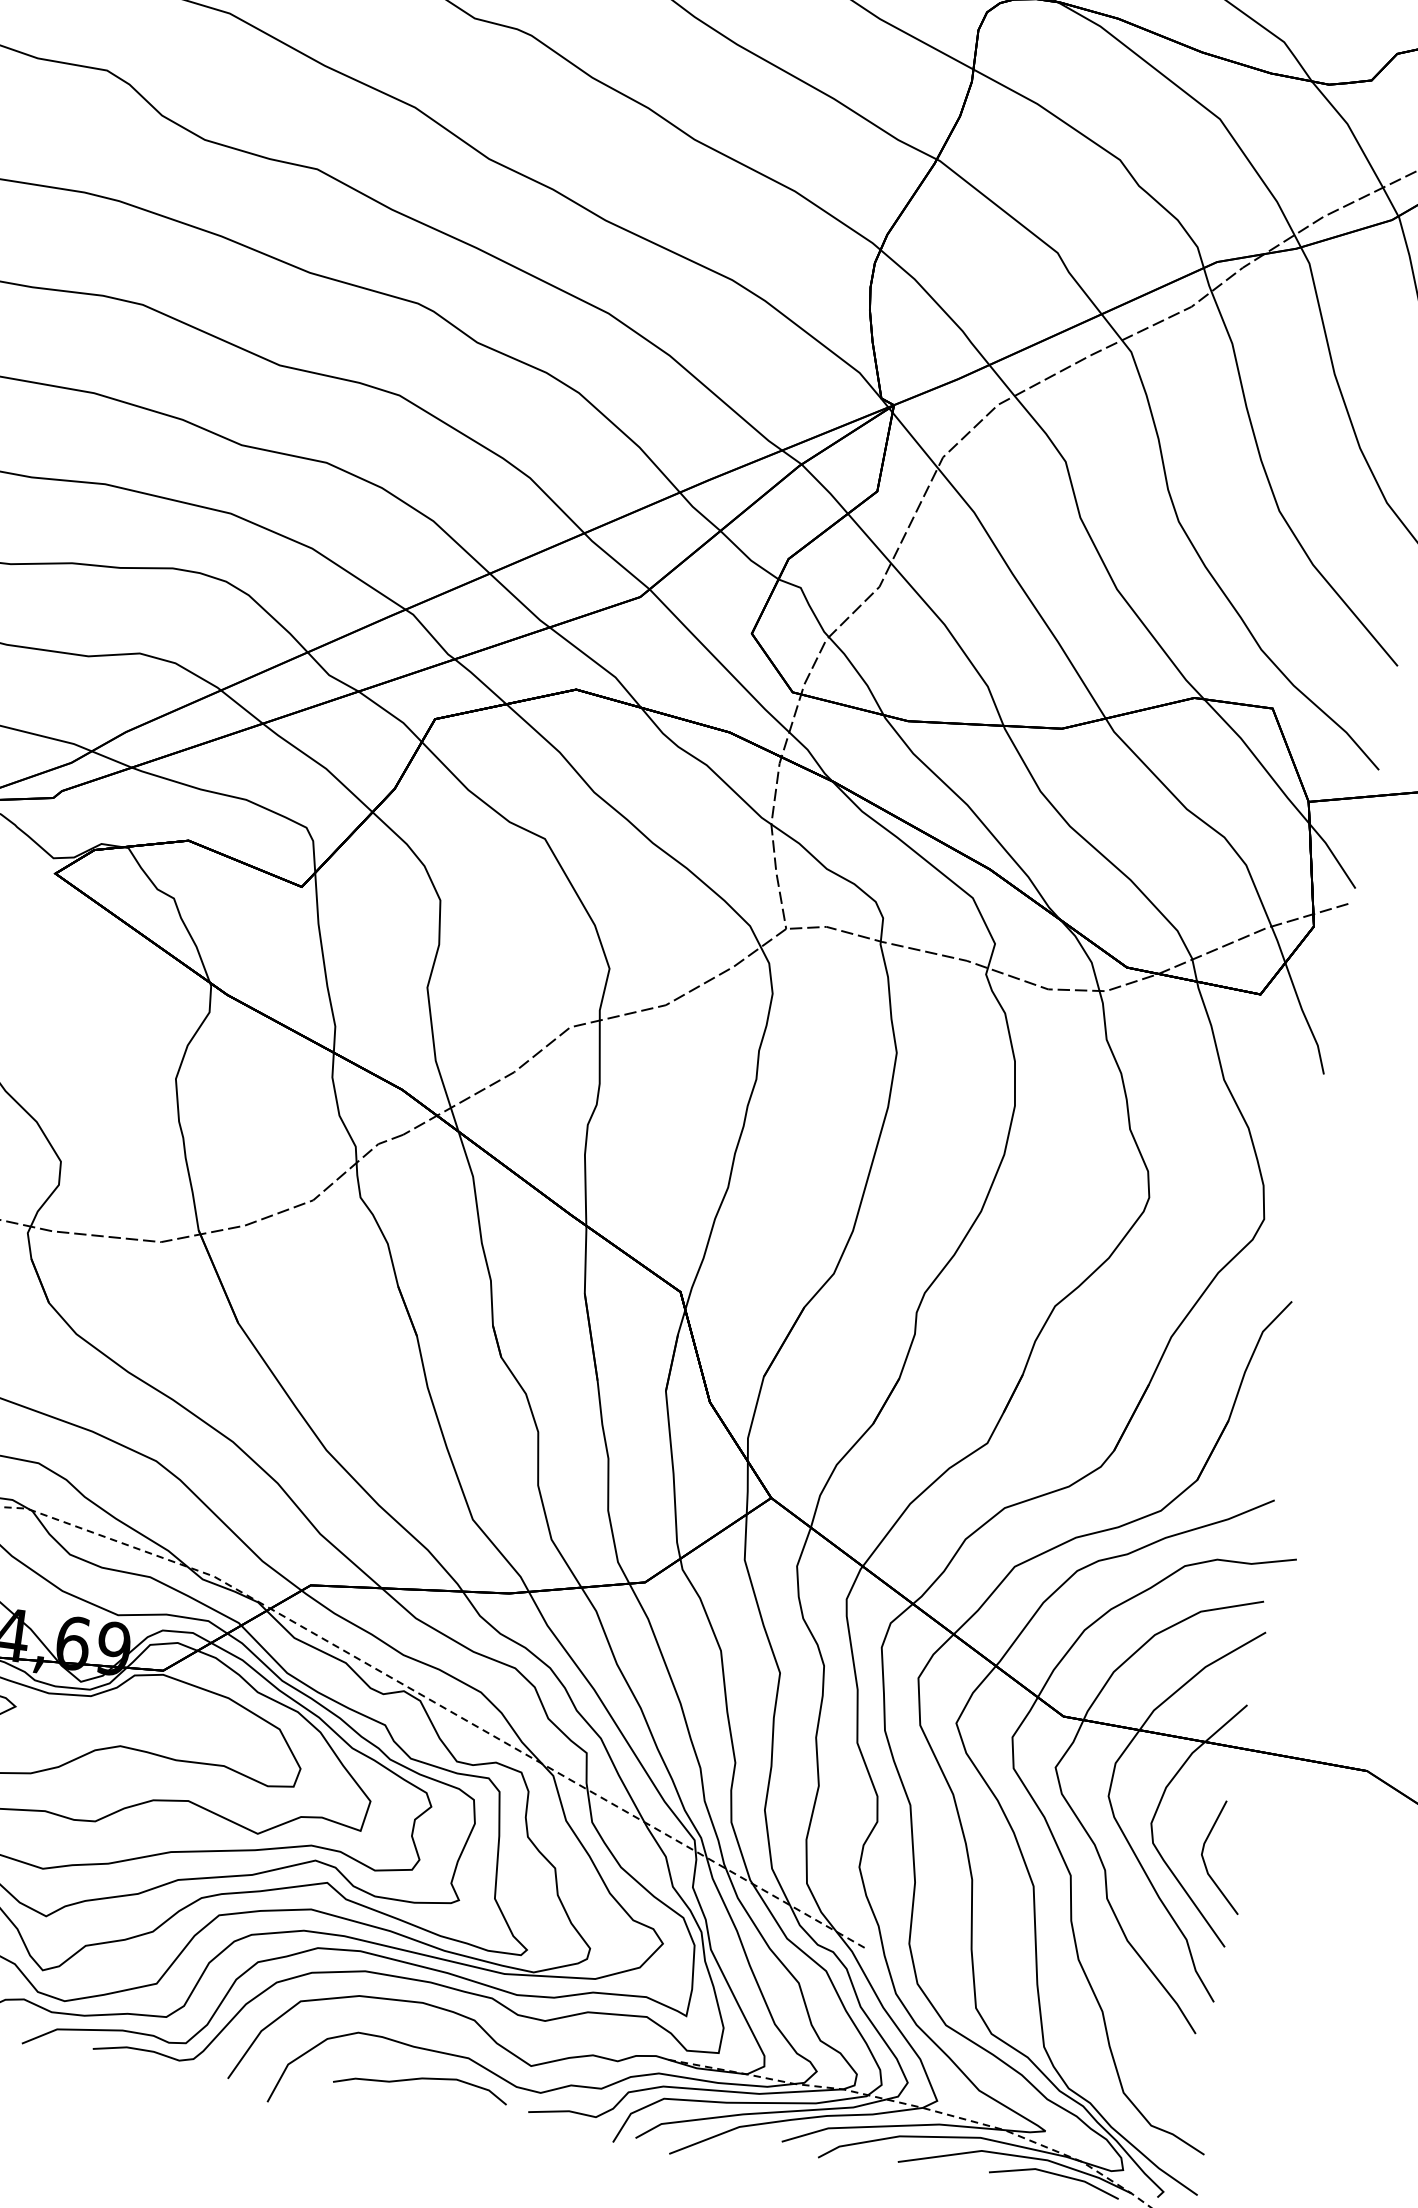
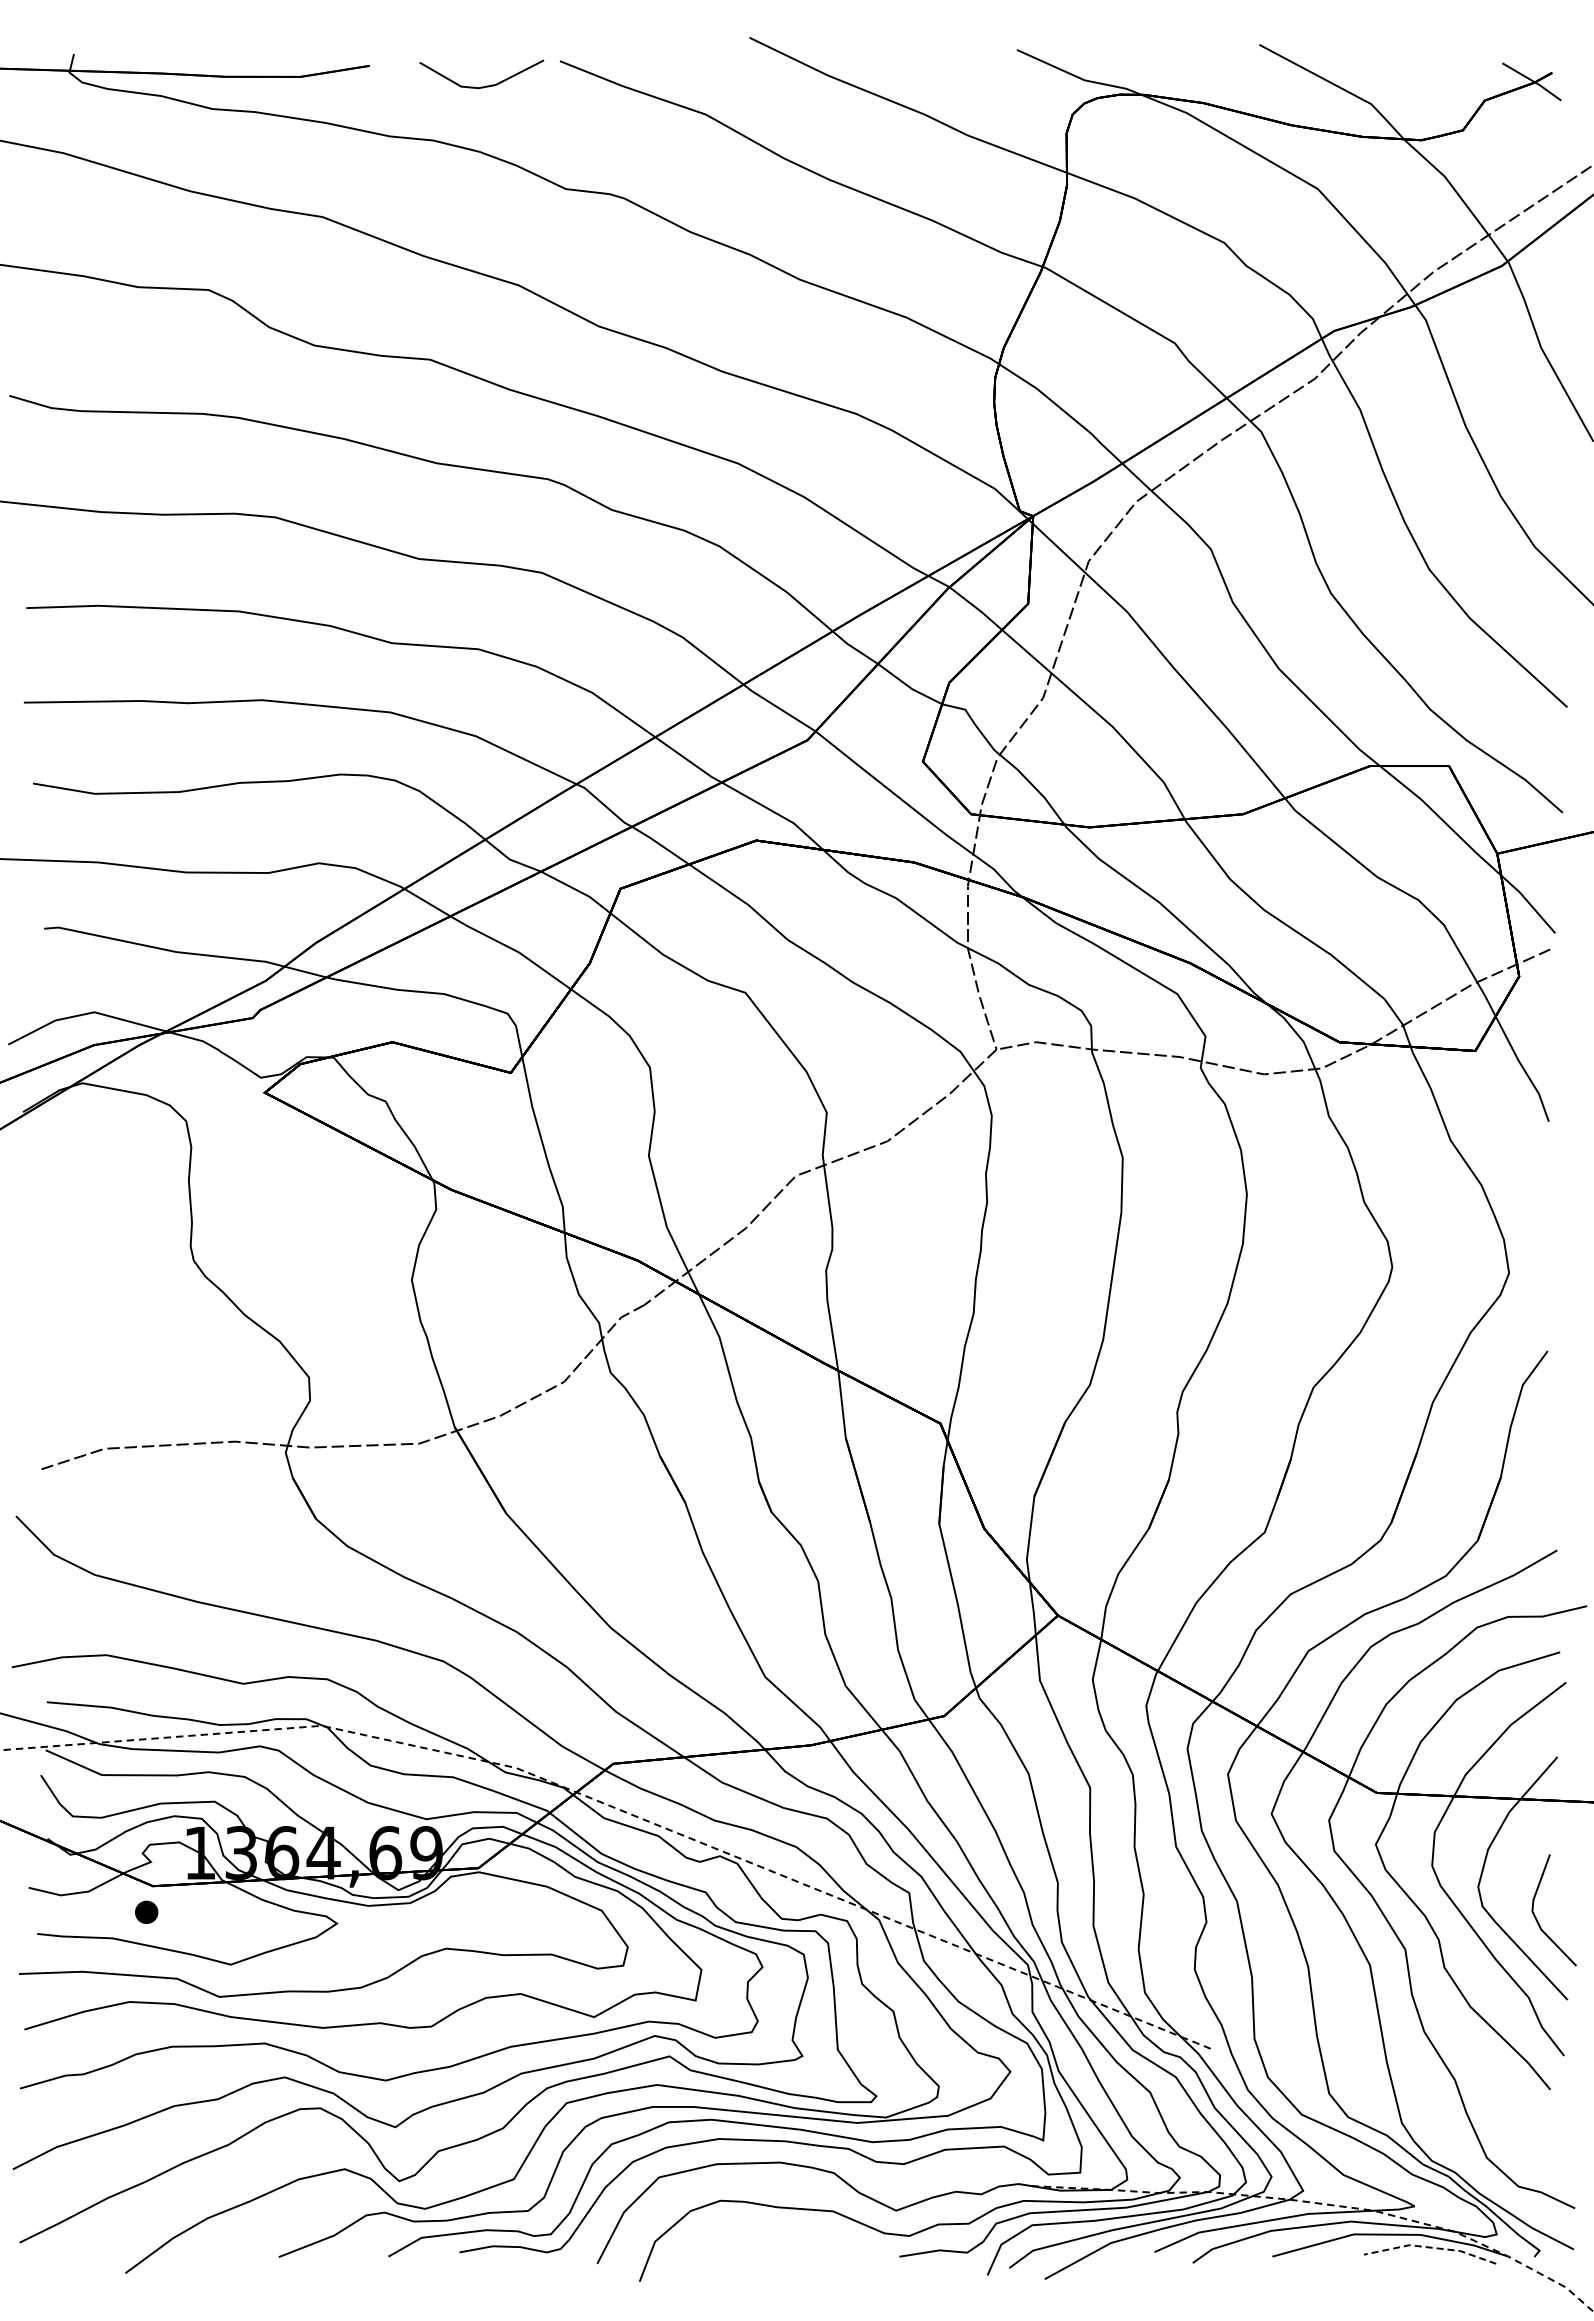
curve: (421, 2079) -> (789, 2238), removed
line: (1055, 2174) -> (1430, 2247), solid -> dashed

